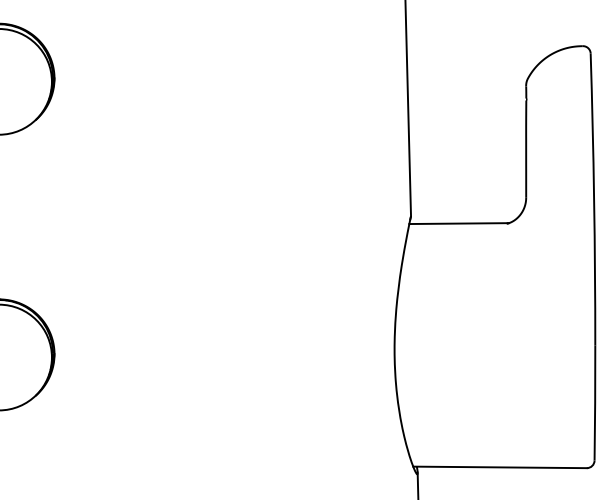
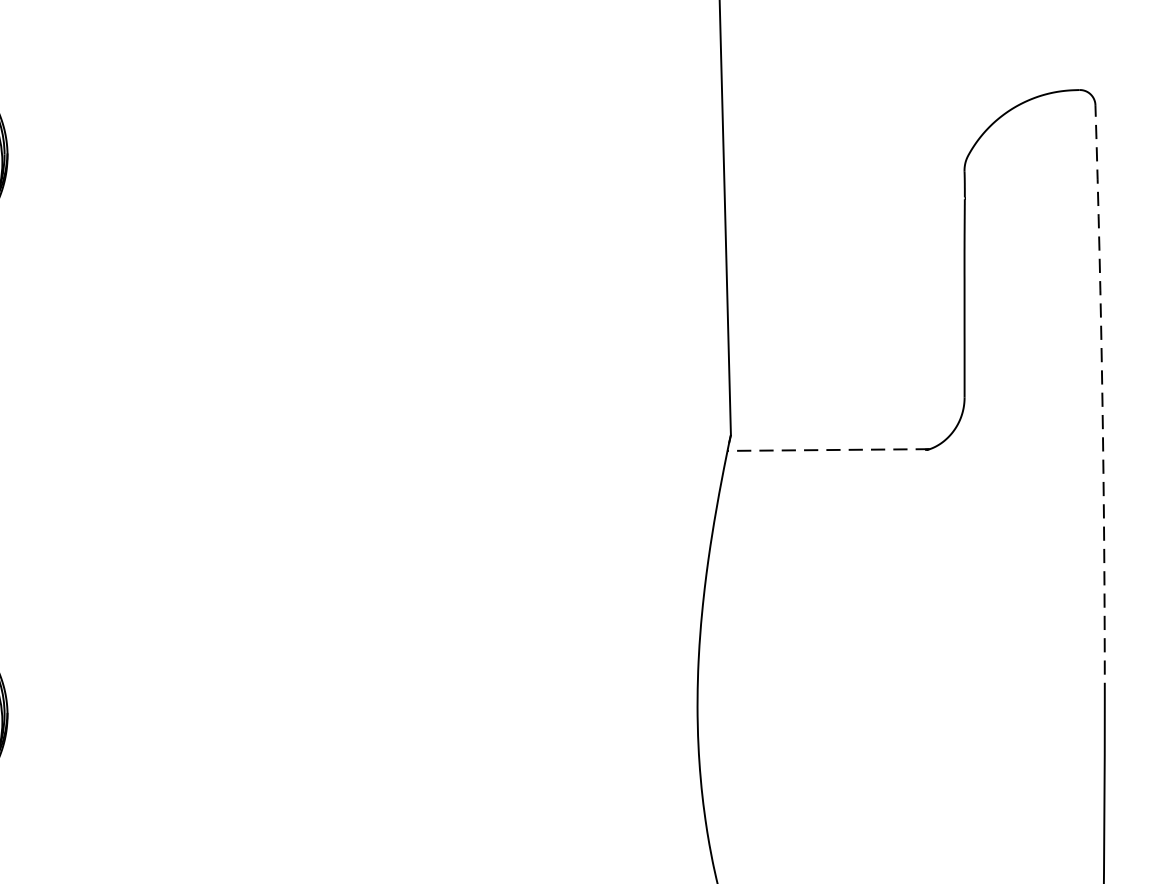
arc: (594, 199) -> (1103, 401), solid -> dashed
line: (459, 223) -> (829, 449), solid -> dashed

